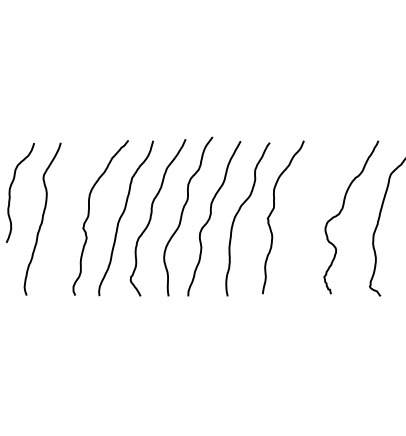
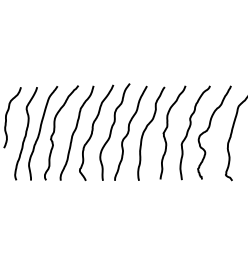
curve: (310, 213) -> (189, 130), added
curve: (66, 218) -> (40, 133), added

